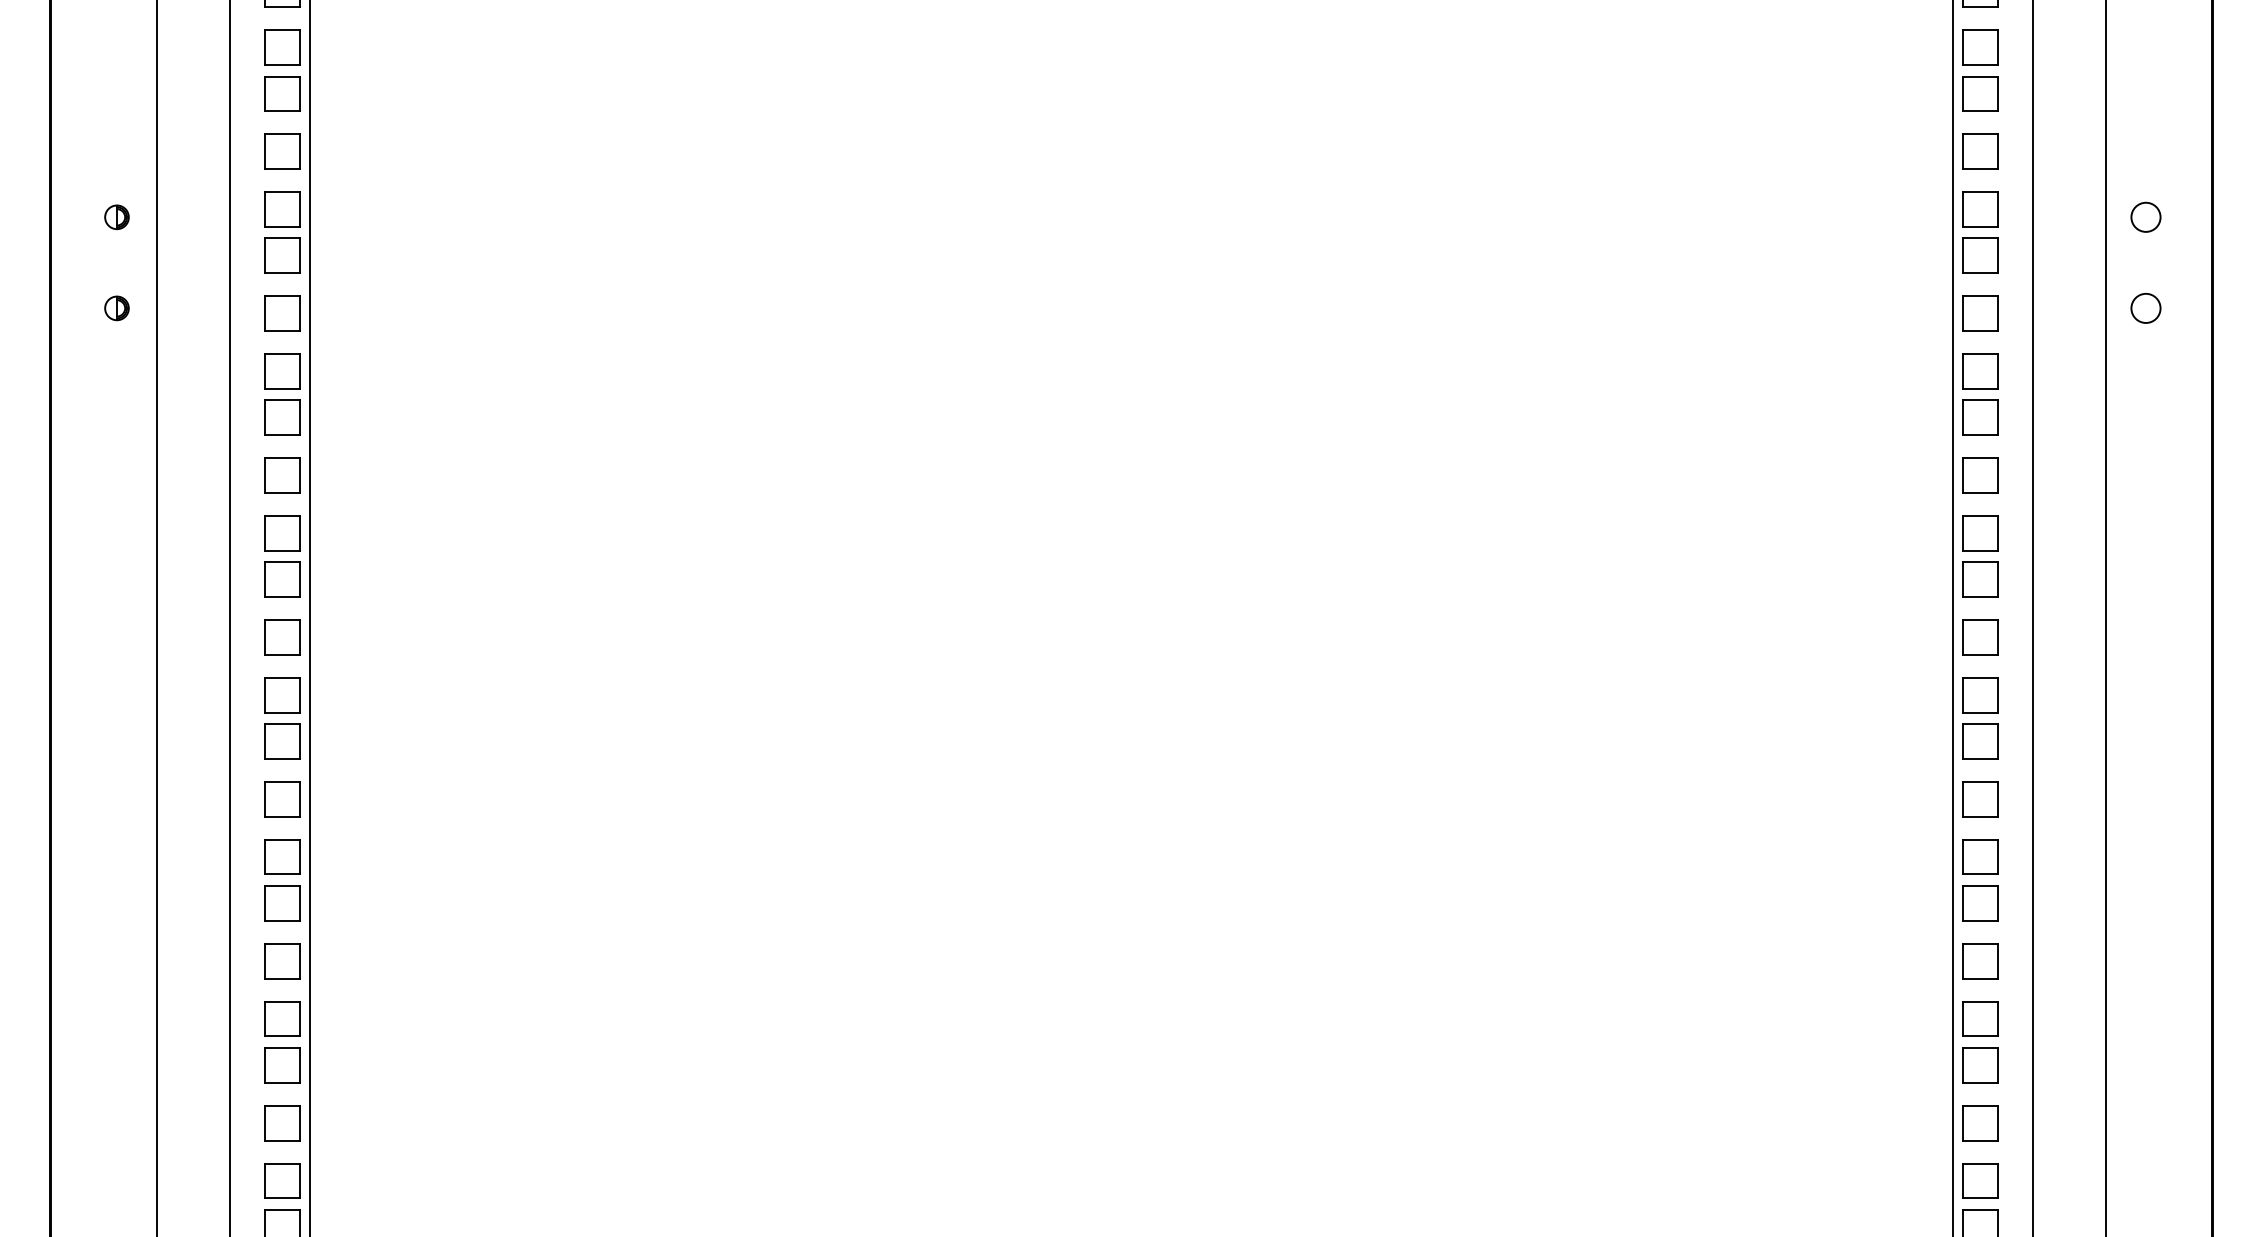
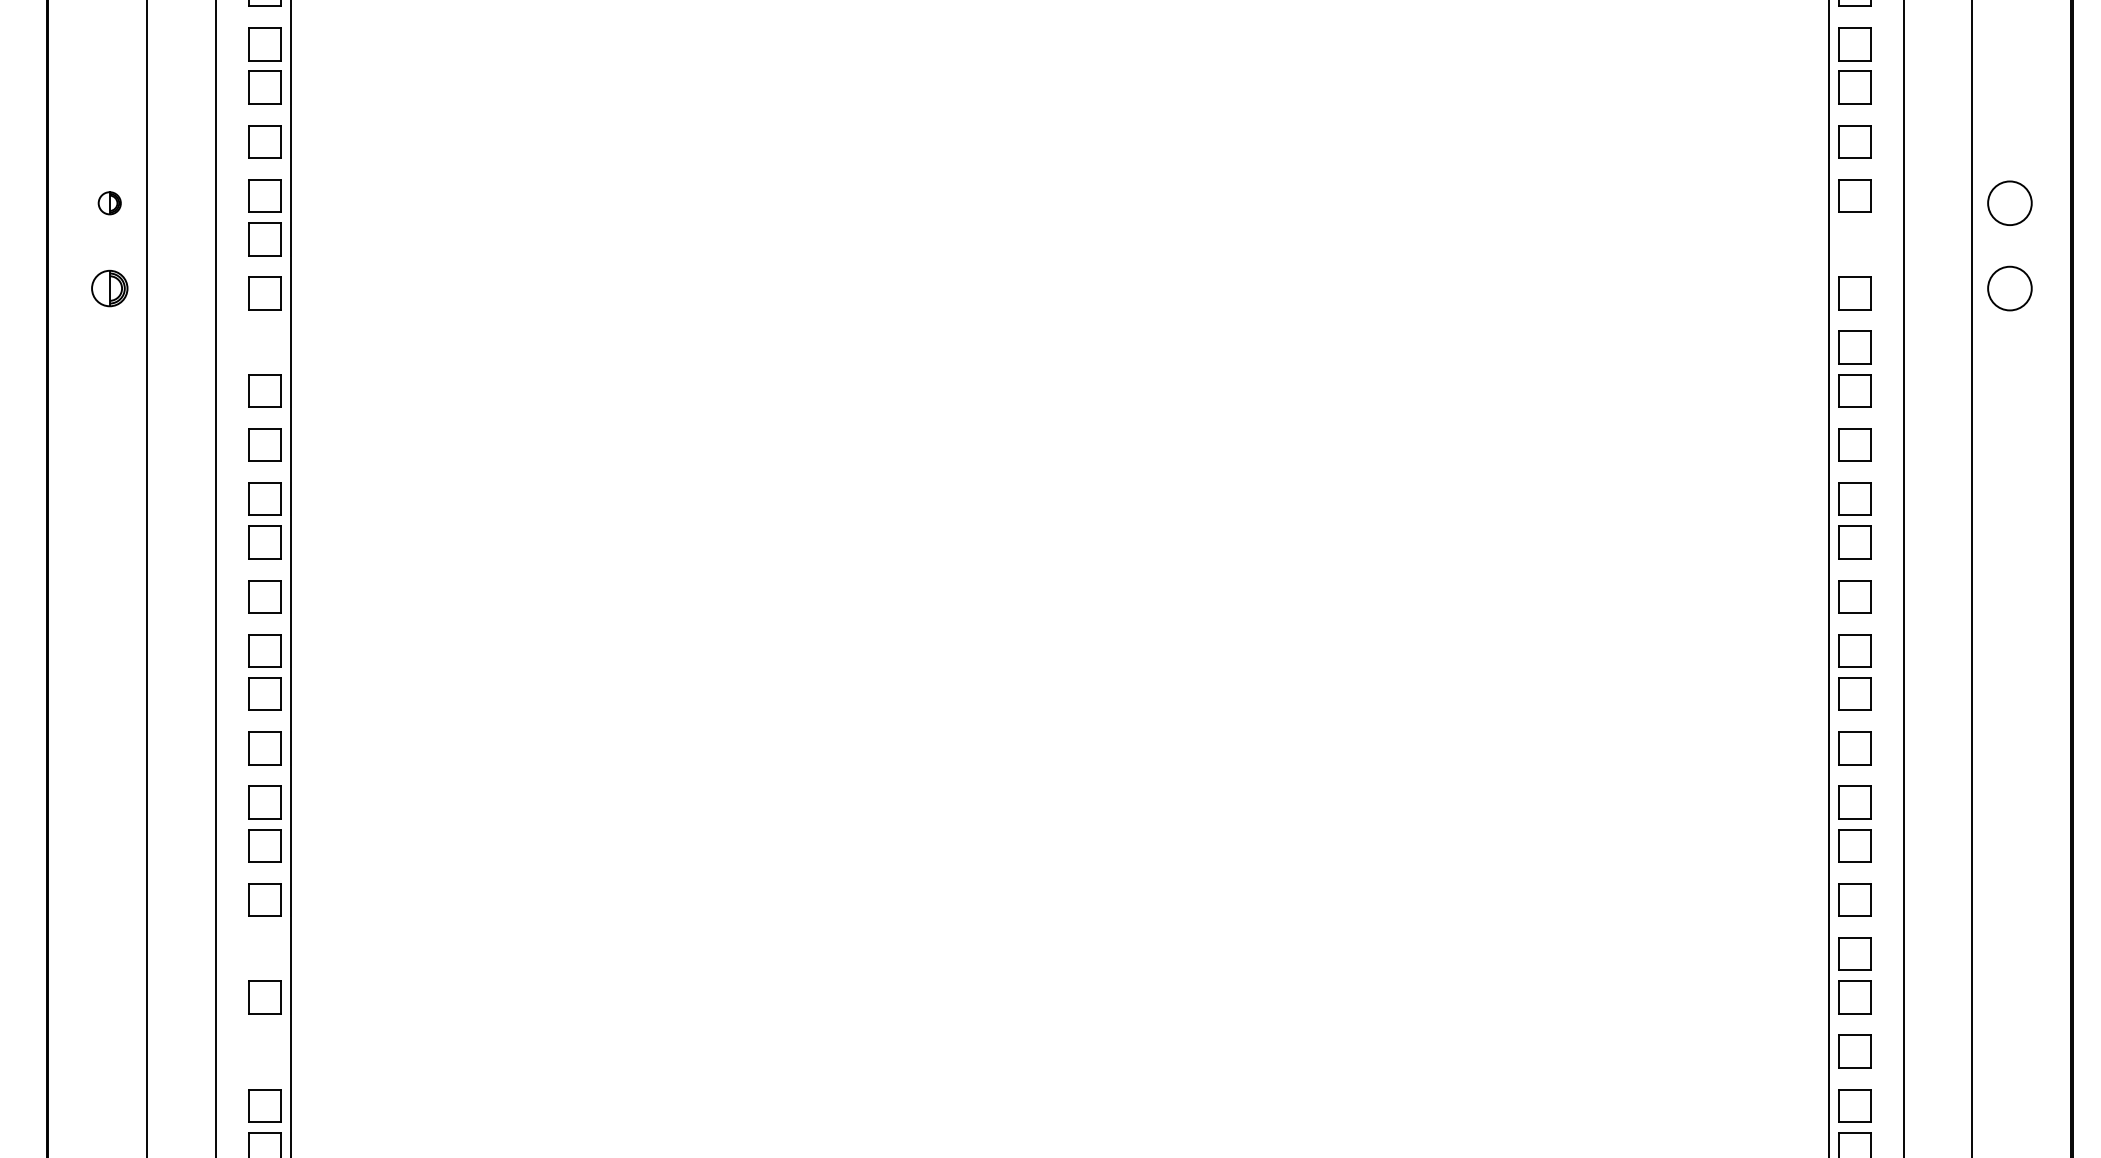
circle: (2145, 216) -> (2009, 202), size x1.6
part: (1980, 255) -> (1854, 239), removed
circle: (2145, 307) -> (2009, 287), size x1.6
part: (116, 308) -> (109, 288), size x1.6
part: (282, 371) -> (264, 347), removed
part: (282, 1018) -> (264, 953), removed
part: (282, 1123) -> (264, 1051), removed

